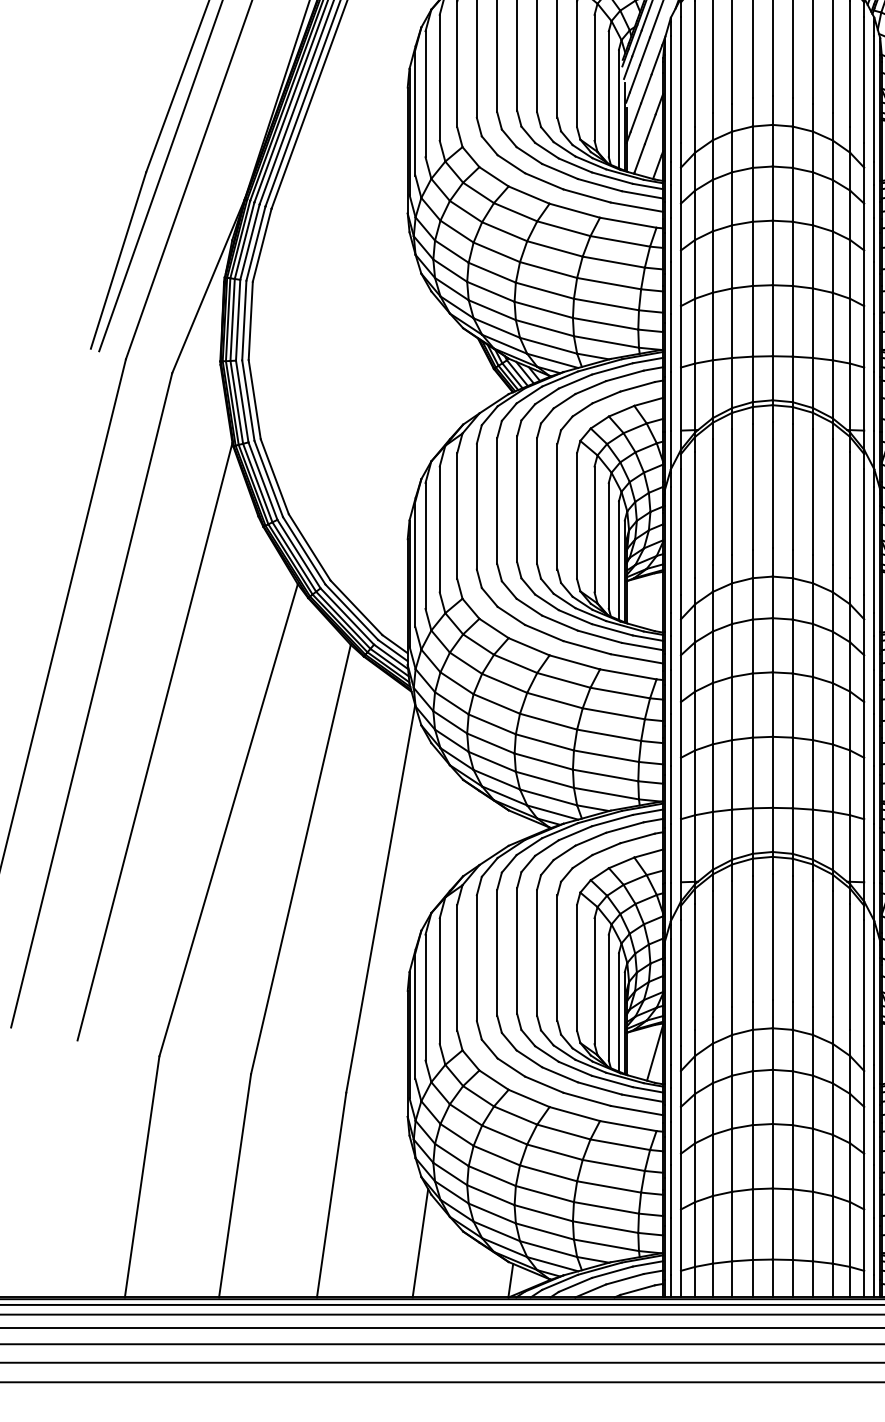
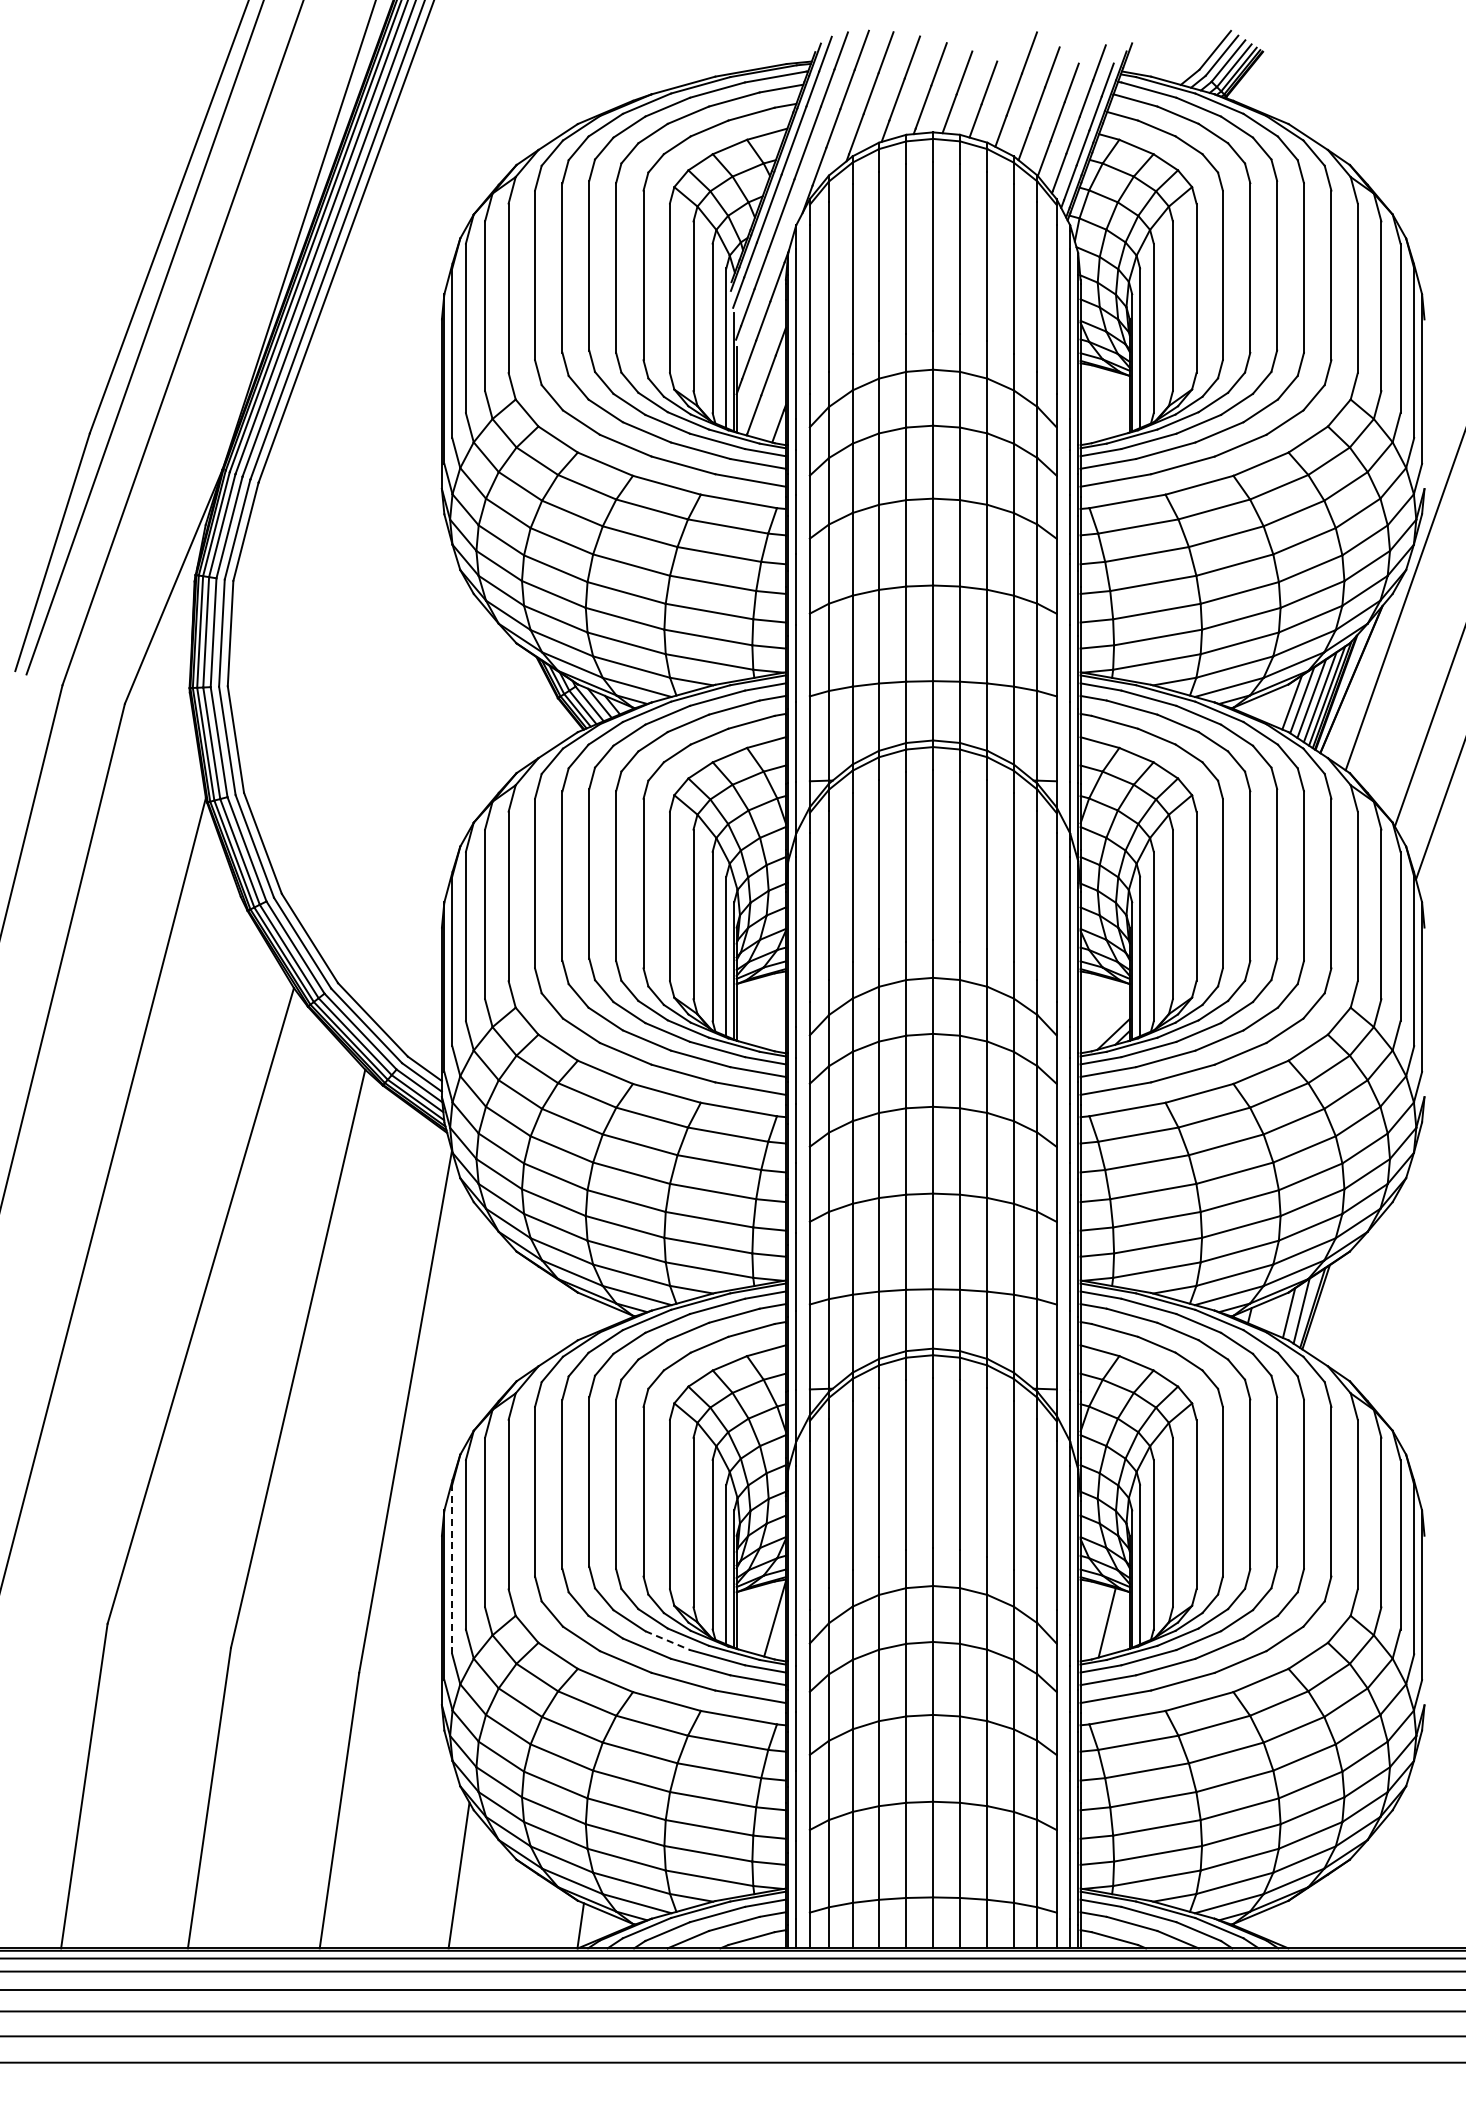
line: (415, 1016) -> (452, 1569), solid -> dashed
line: (576, 1068) -> (668, 1640), solid -> dashed

